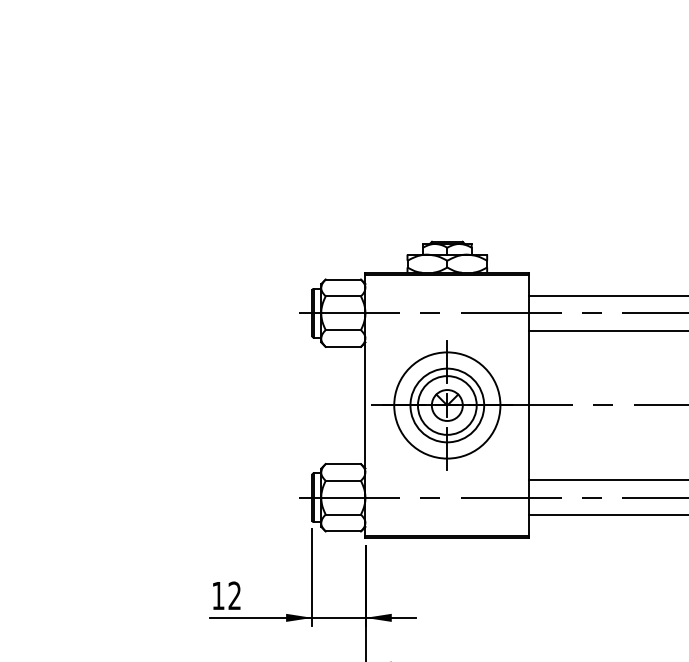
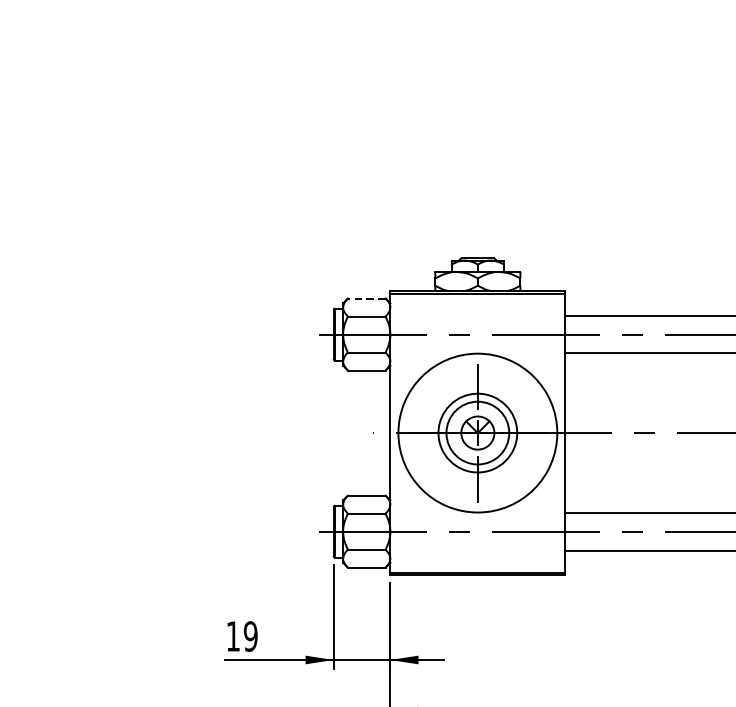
line: (343, 279) -> (366, 298), solid -> dashed
circle: (447, 405) -> (478, 433), size x1.4
text: (234, 595) -> (250, 636), 12 -> 19

